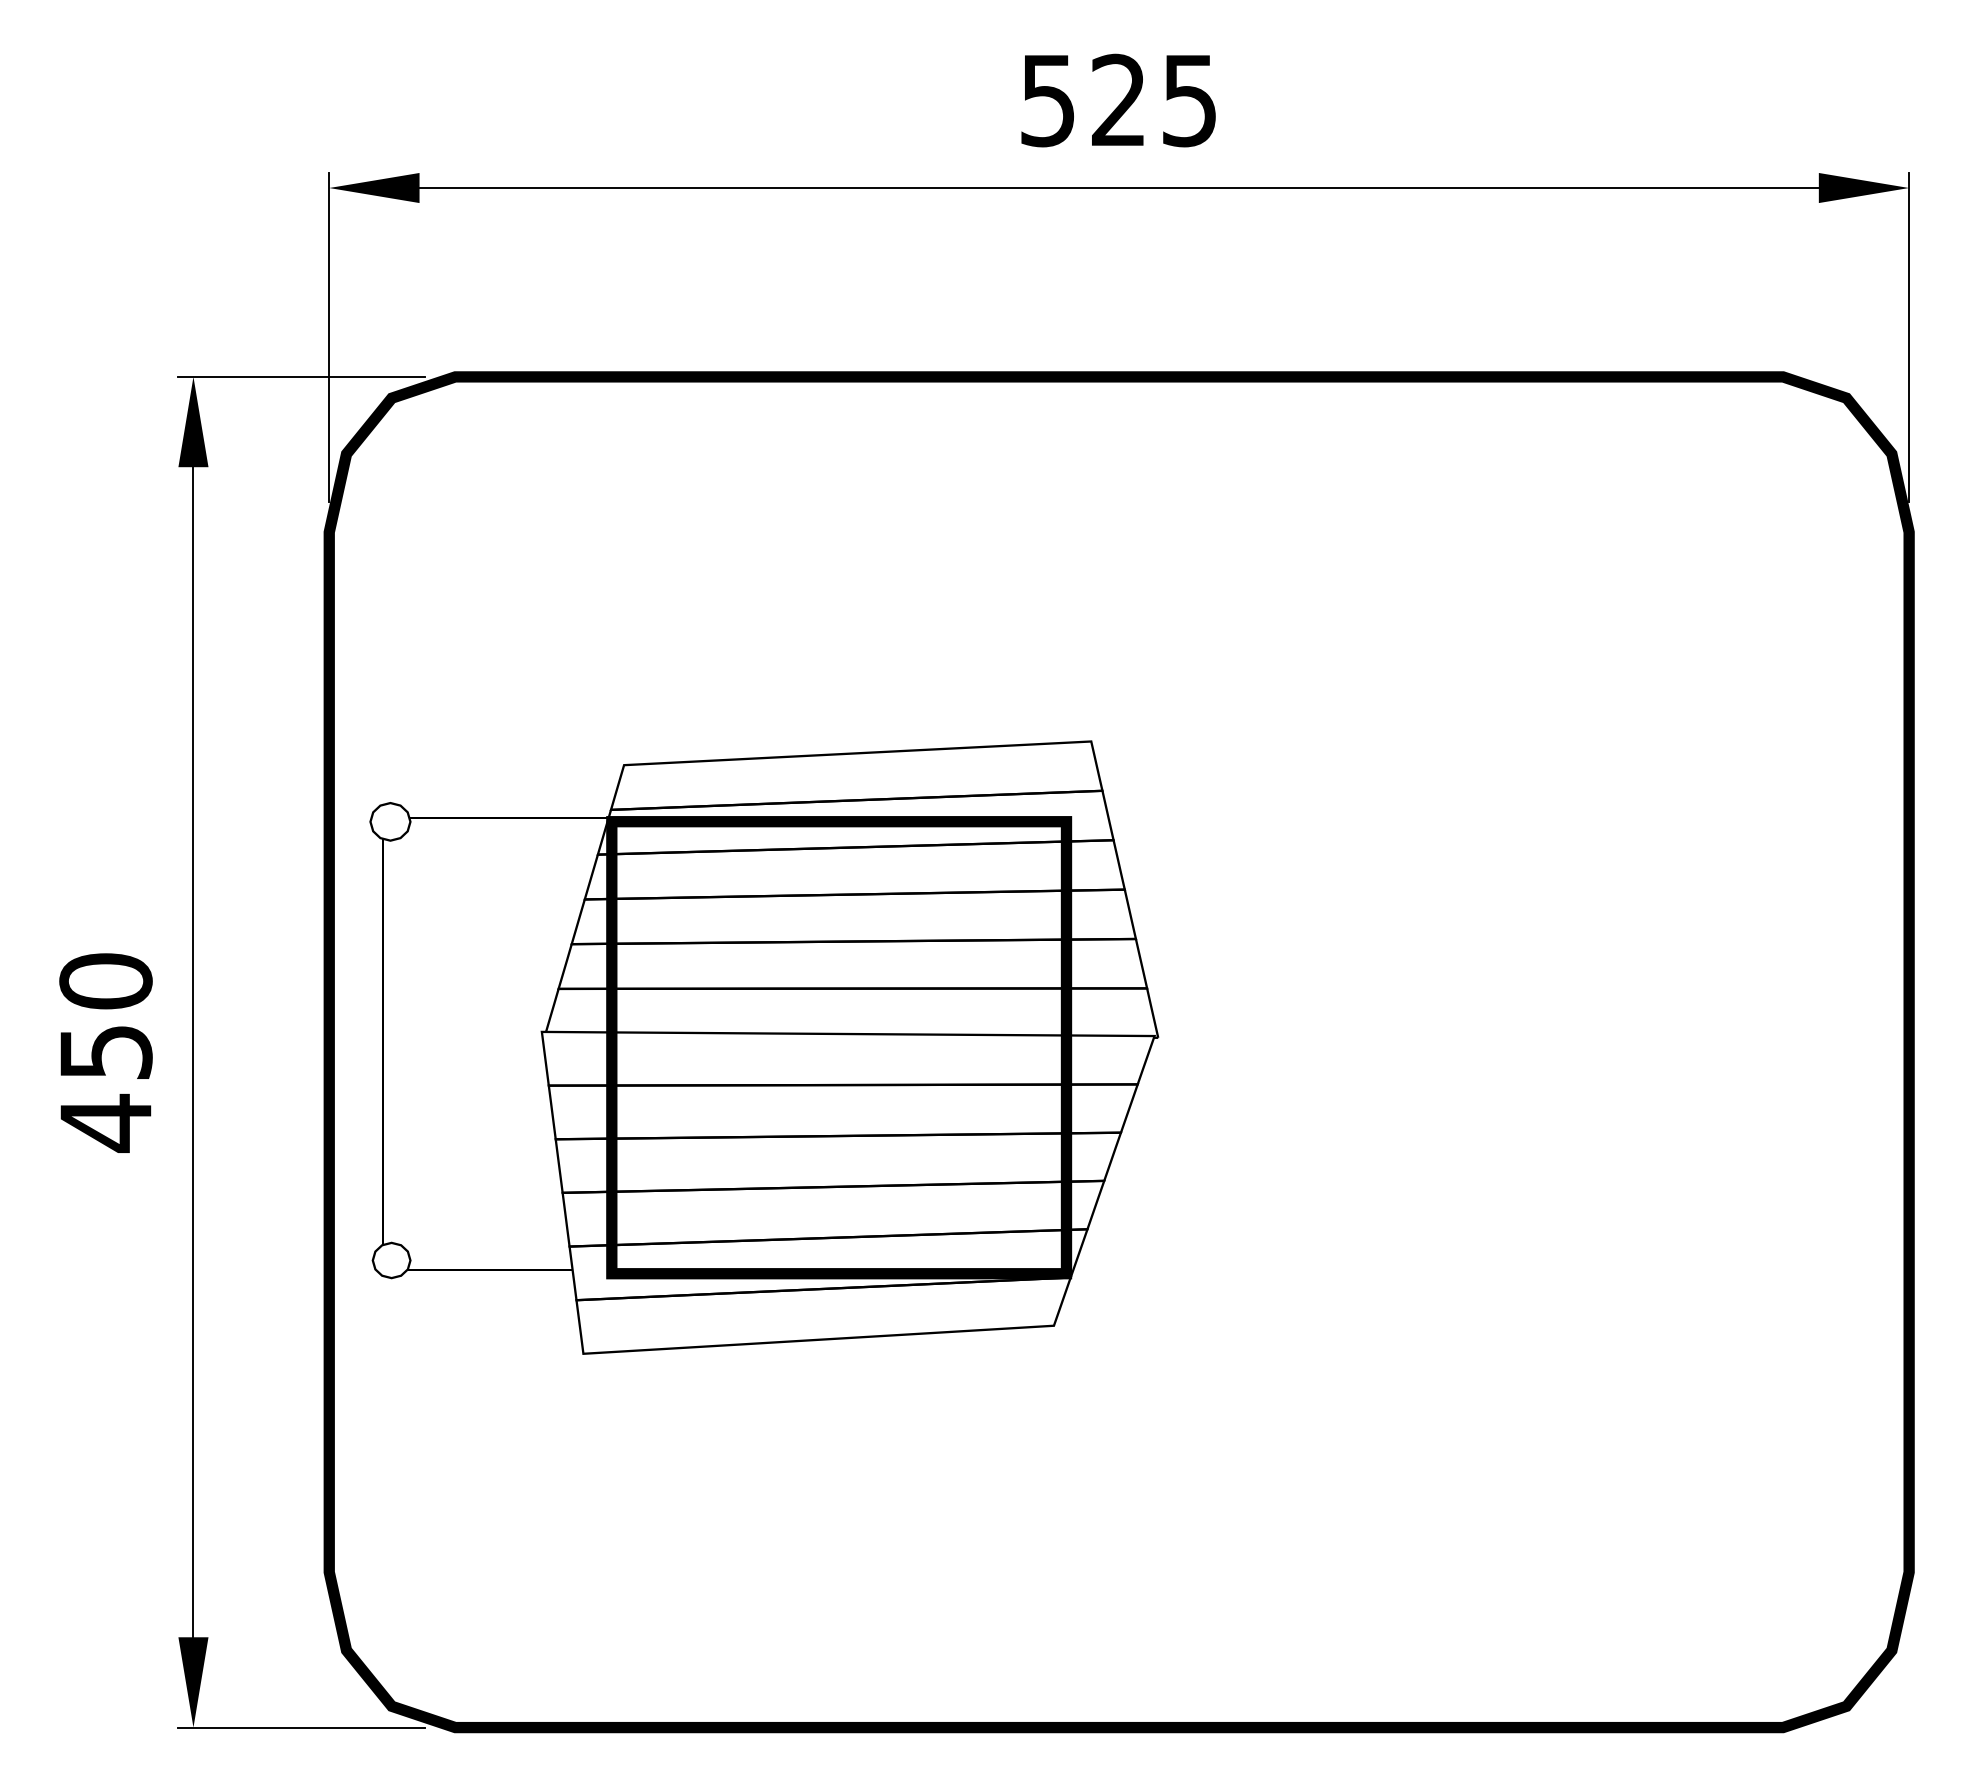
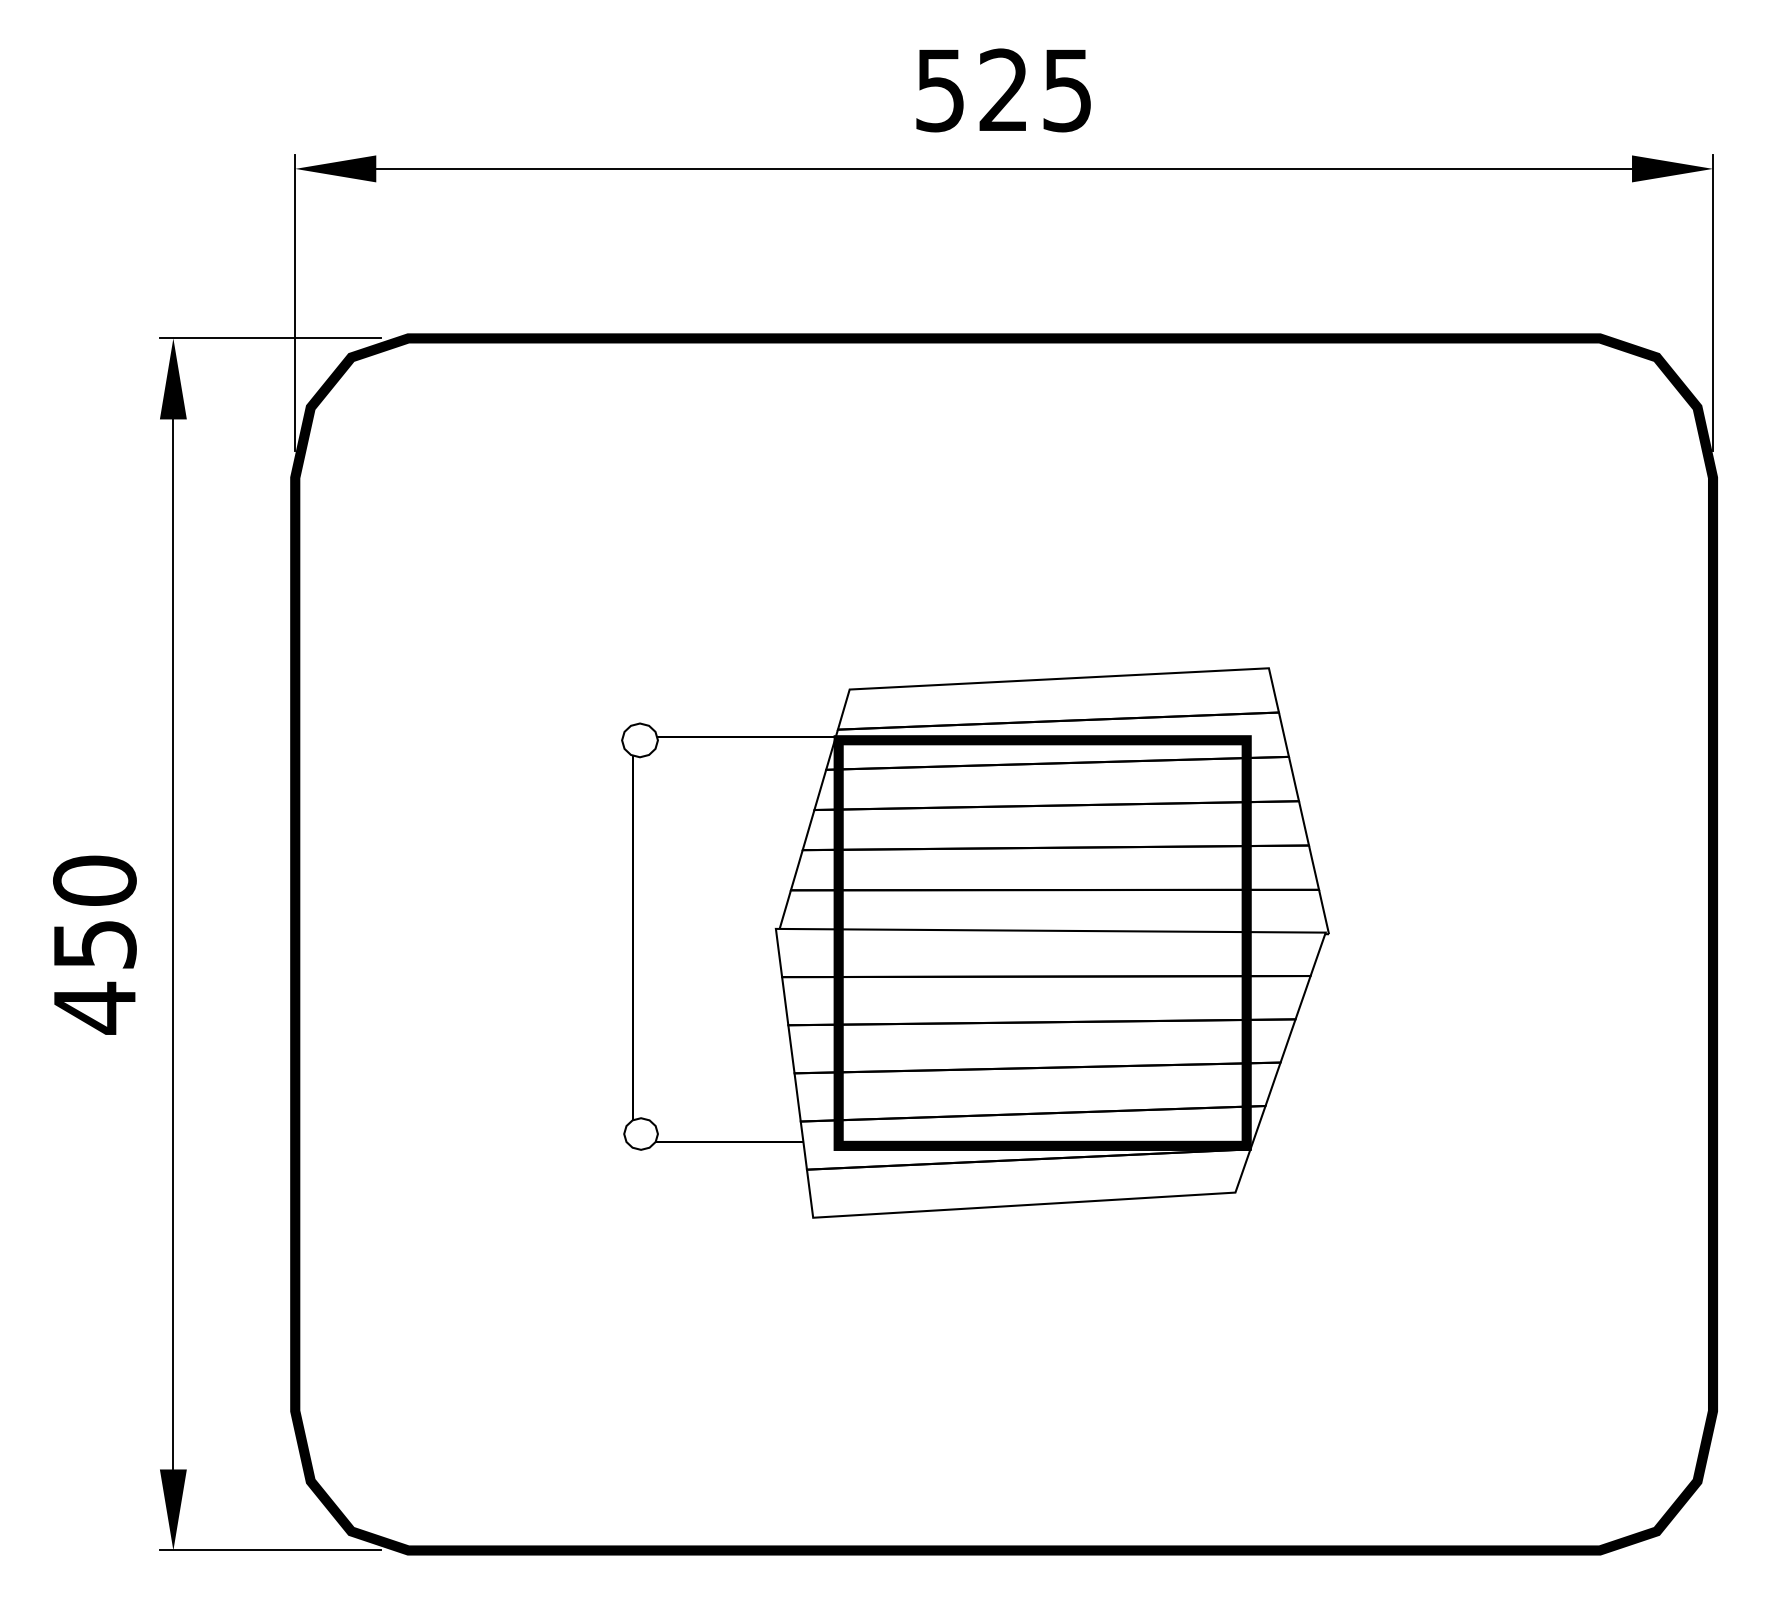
part: (764, 1047) -> (975, 942), moved

